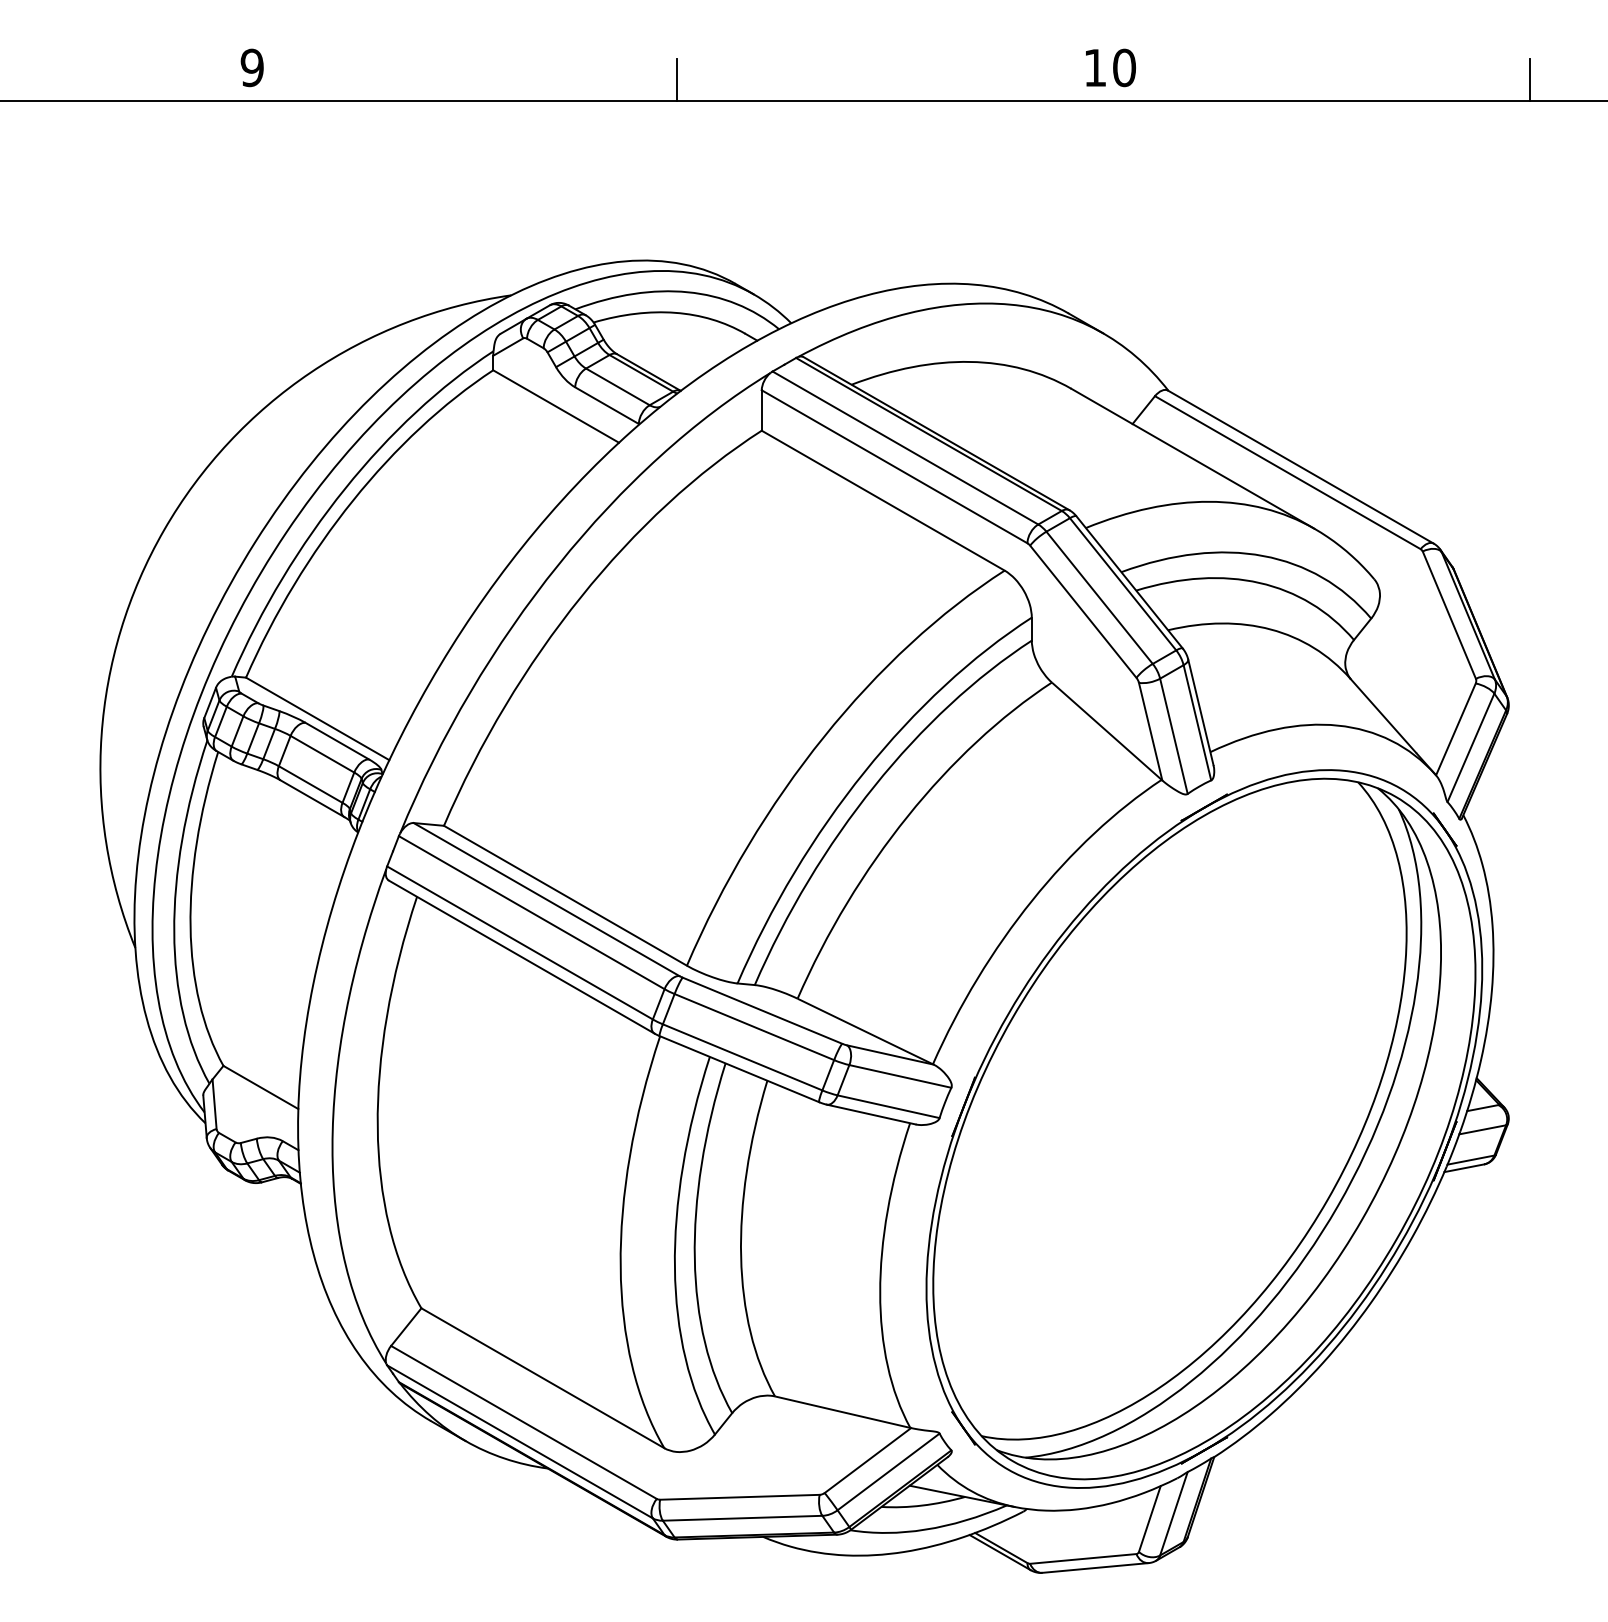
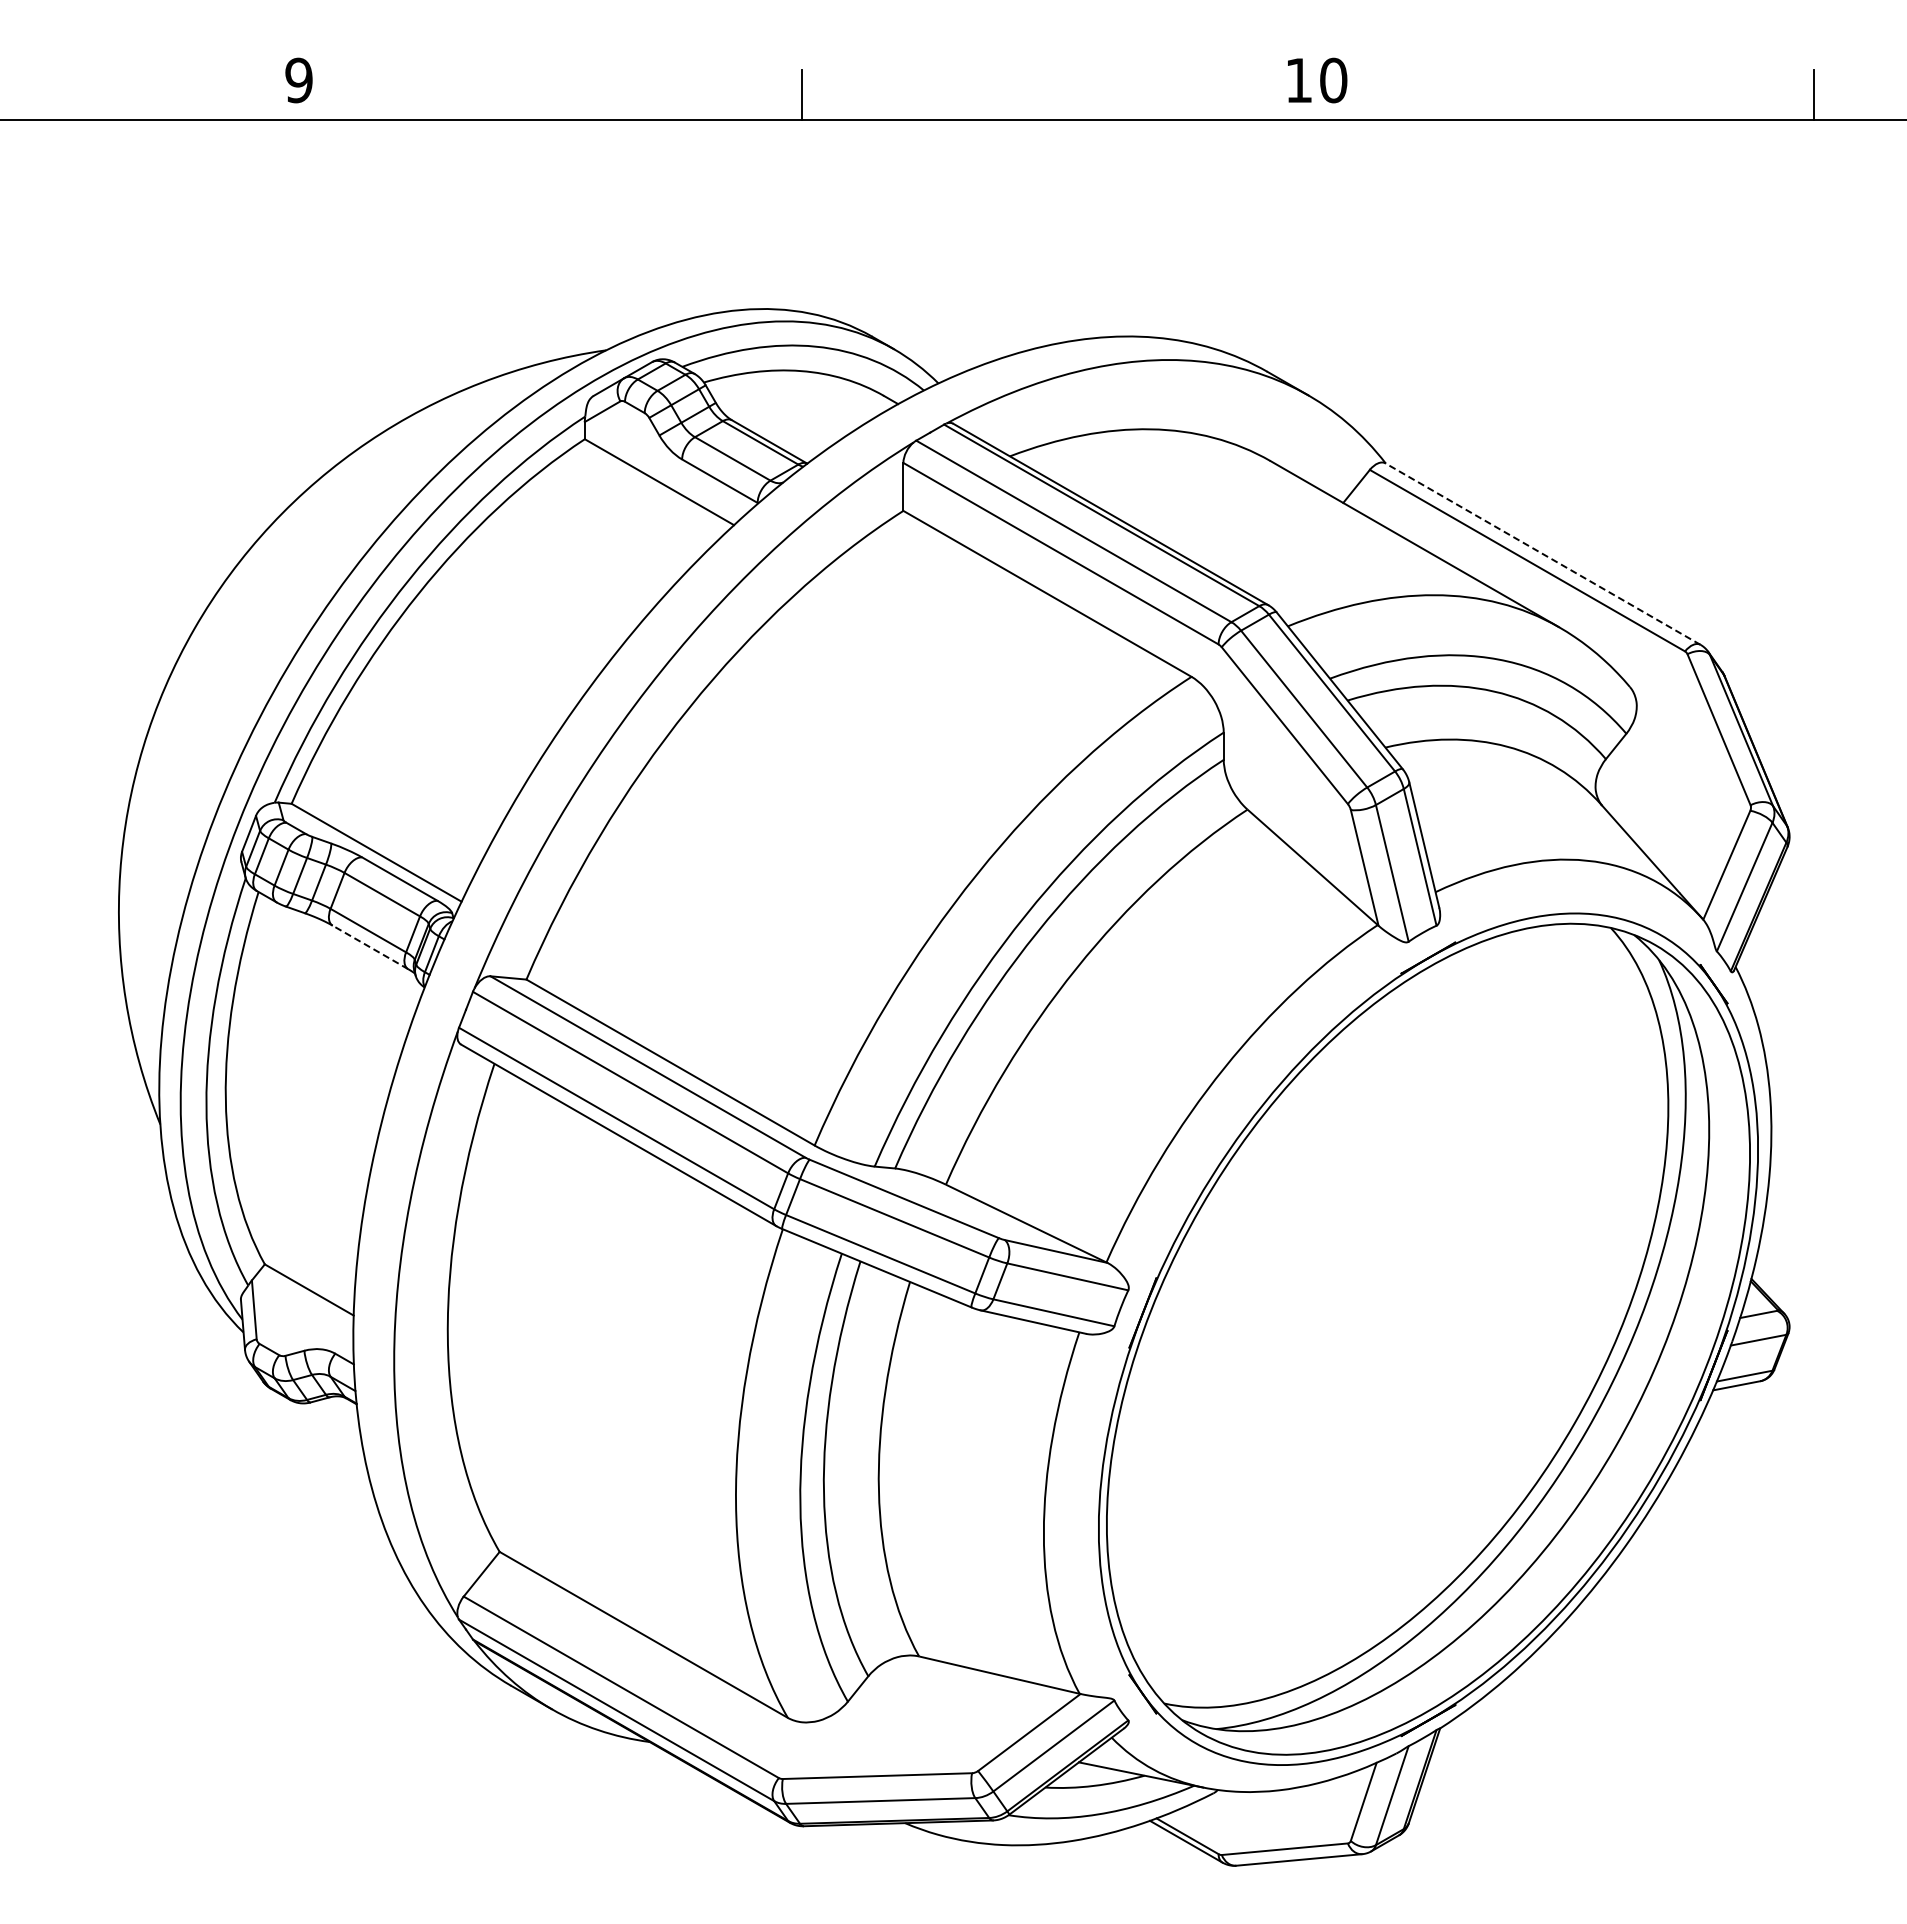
line: (1300, 467) -> (1542, 554), solid -> dashed
line: (312, 798) -> (370, 947), solid -> dashed

